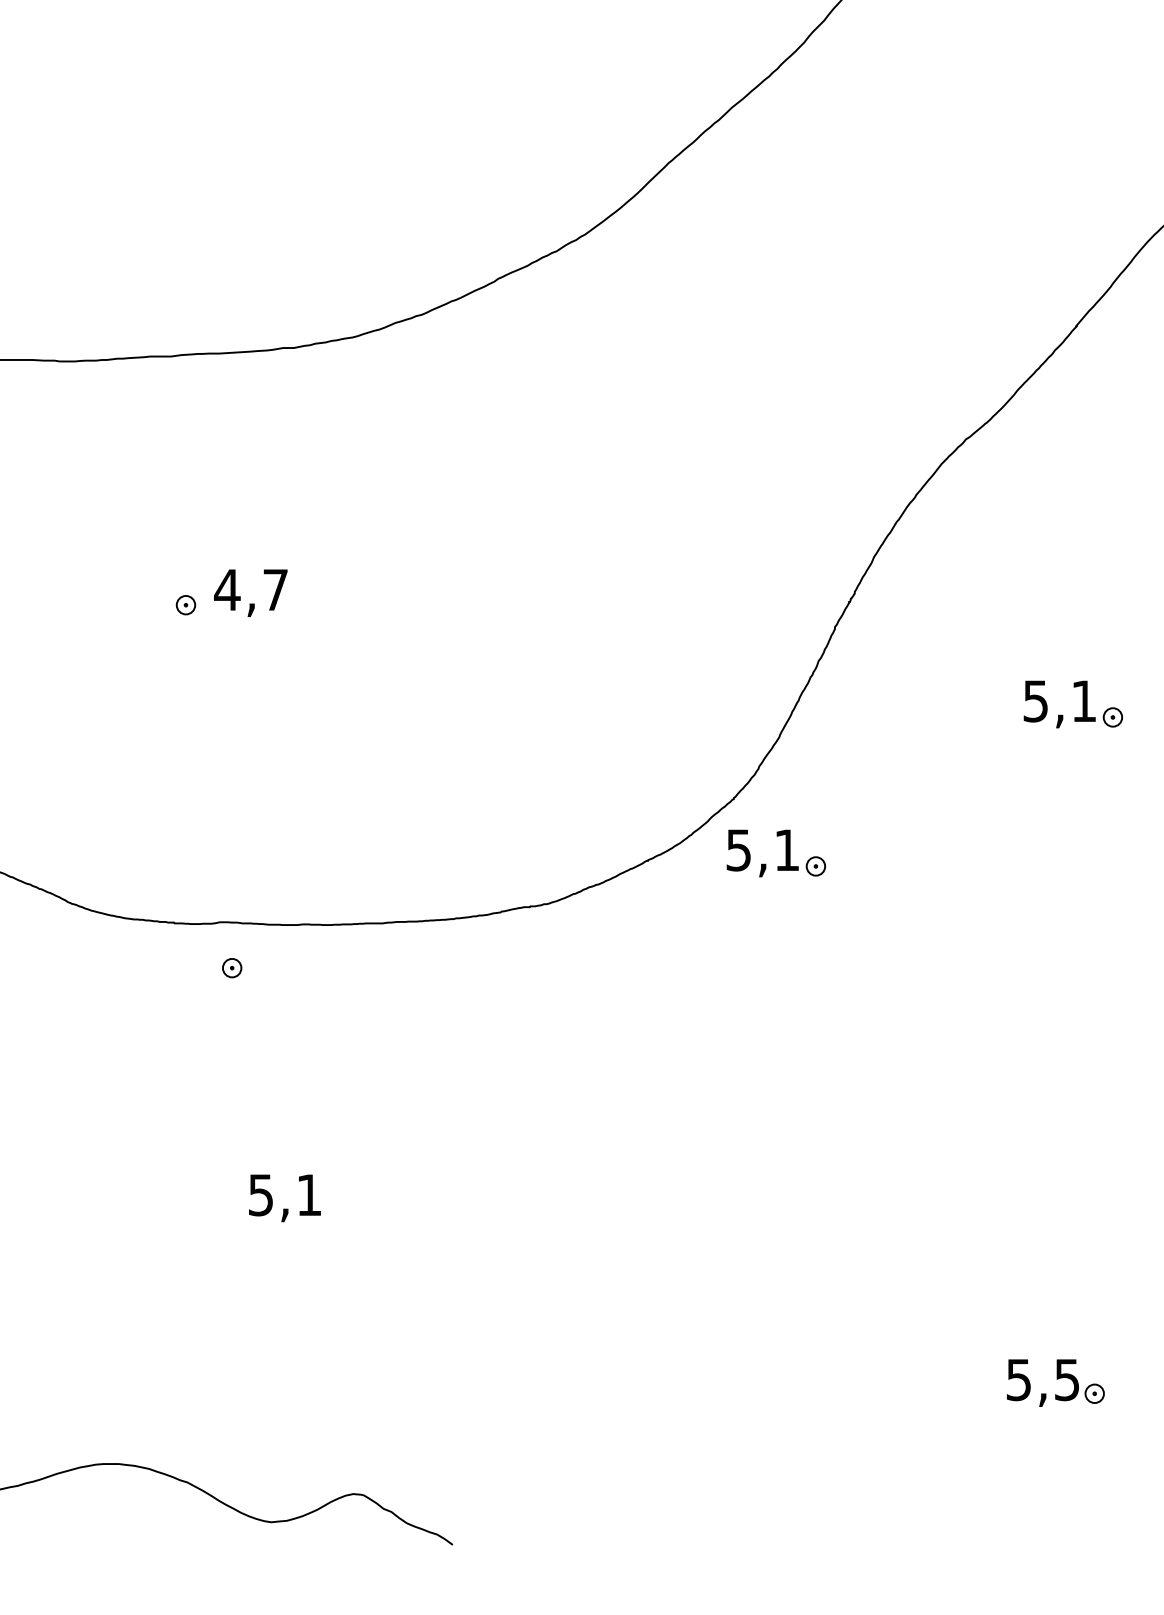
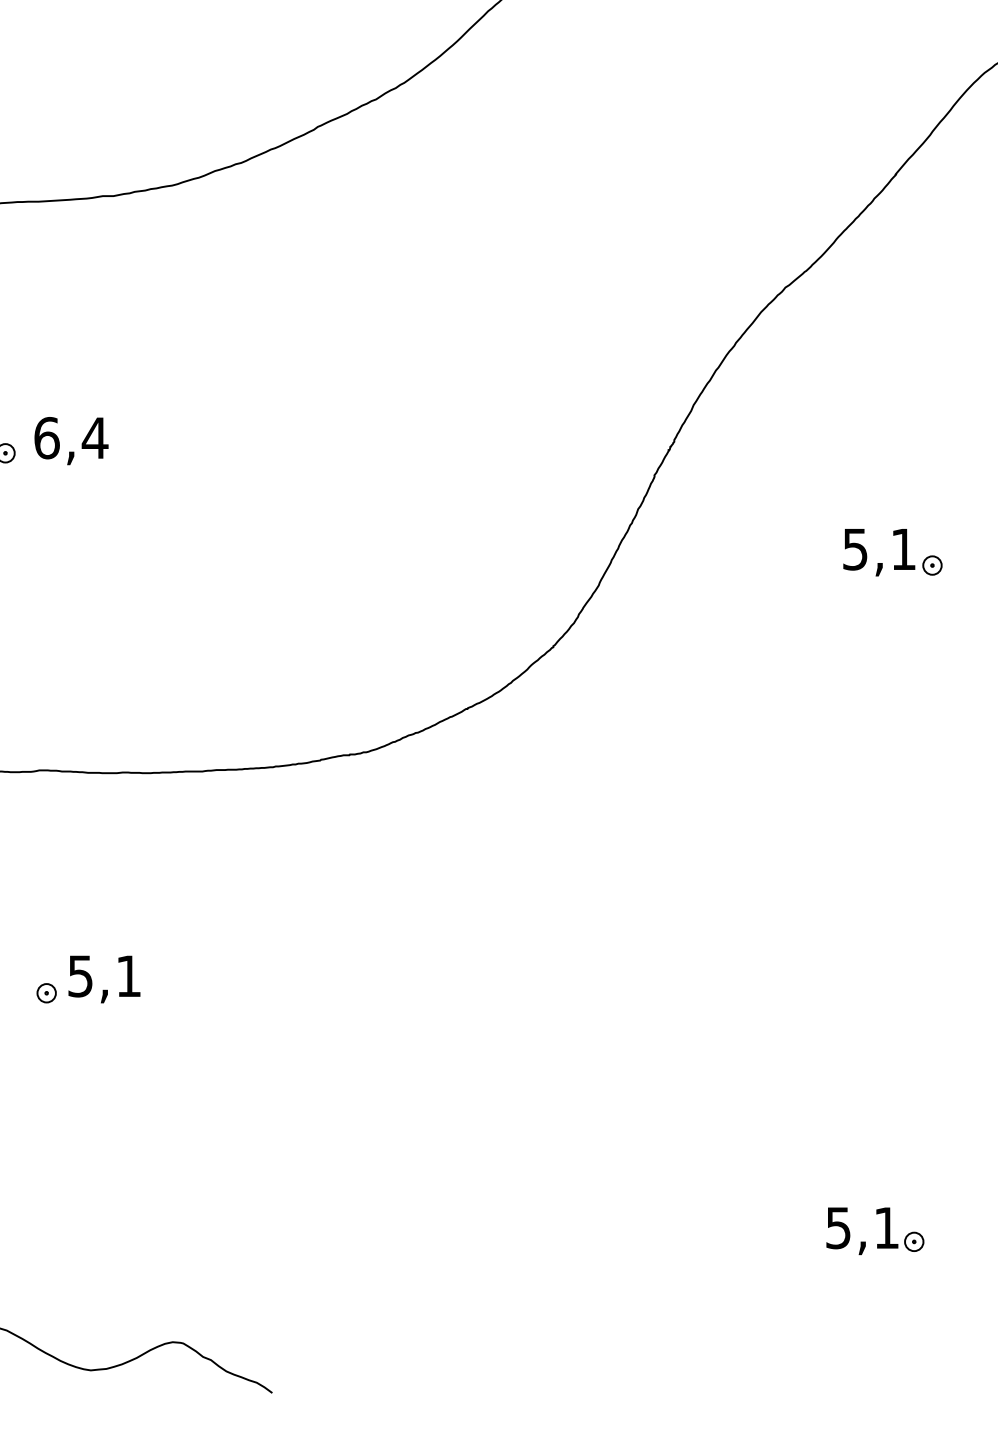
text: (251, 589) -> (71, 437), 4,7 -> 6,4
part: (785, 853) -> (605, 701), removed
part: (232, 968) -> (47, 993), moved
text: (284, 1198) -> (104, 979), moved
text: (1066, 1380) -> (886, 1228), 5,5 -> 5,1

